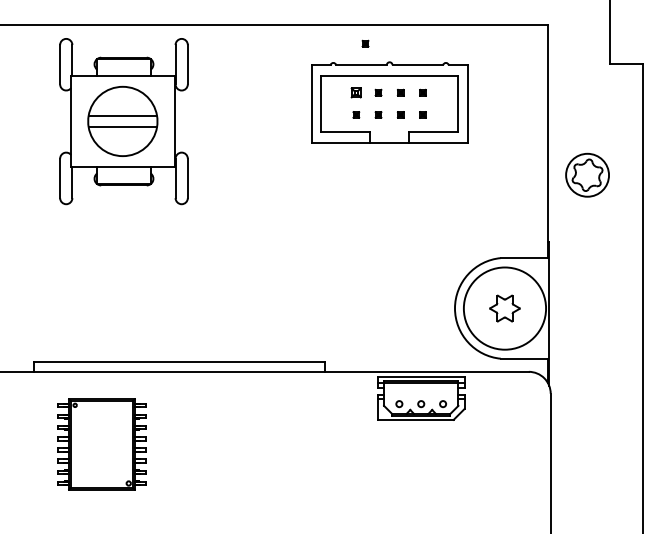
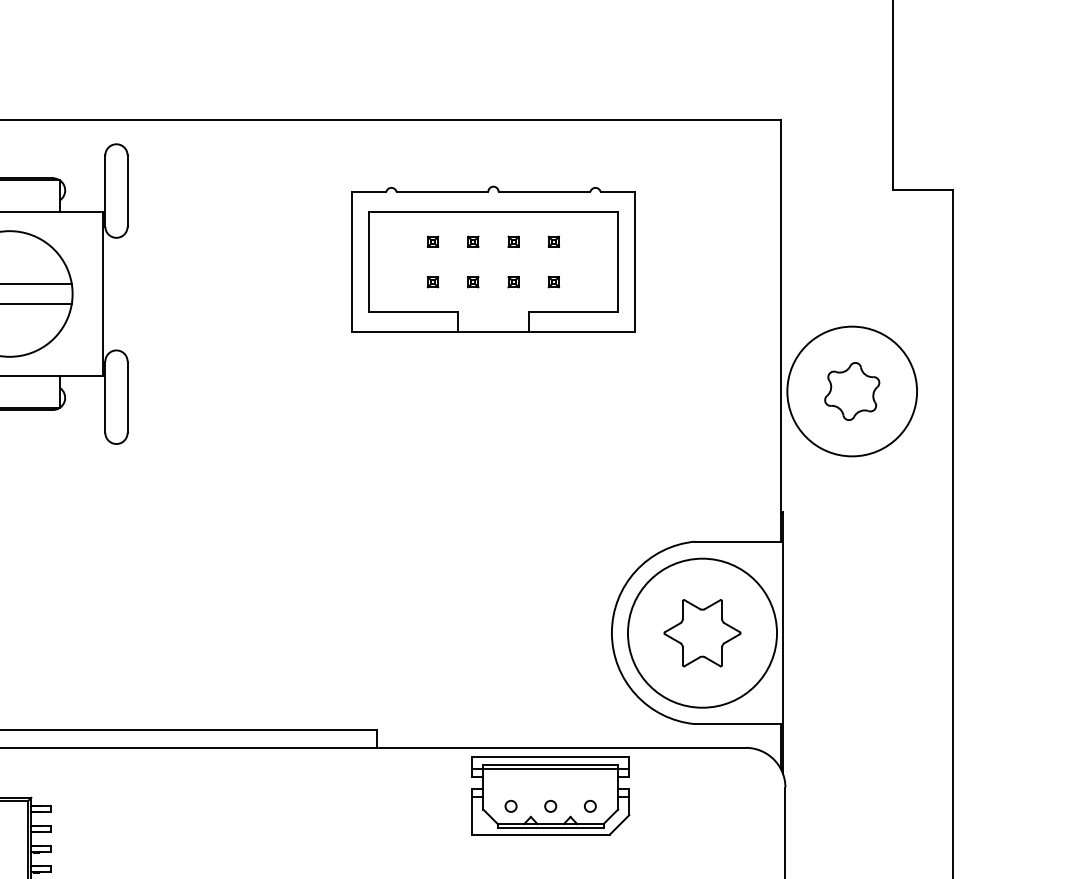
part: (365, 43) -> (449, 152), removed
part: (356, 92) -> (433, 241), size x0.62
circle: (587, 175) -> (852, 391), size x1.67
part: (504, 308) -> (701, 633), size x1.43

